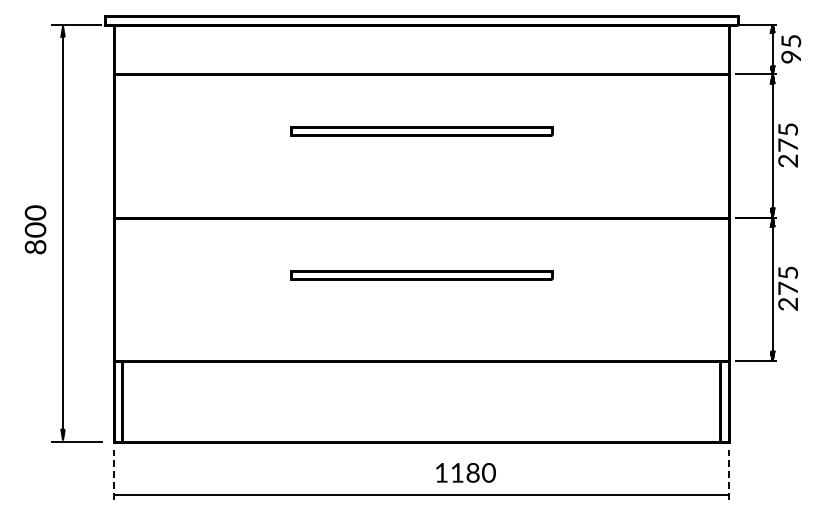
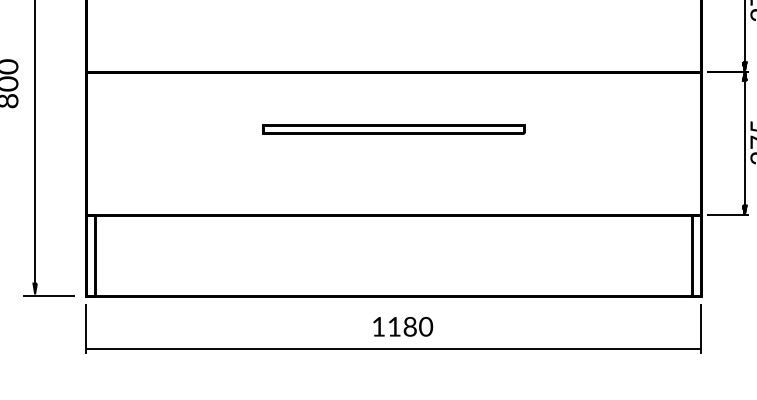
text: (465, 472) -> (402, 326), moved
line: (114, 474) -> (86, 328), dashed -> solid
line: (728, 474) -> (700, 328), dashed -> solid

